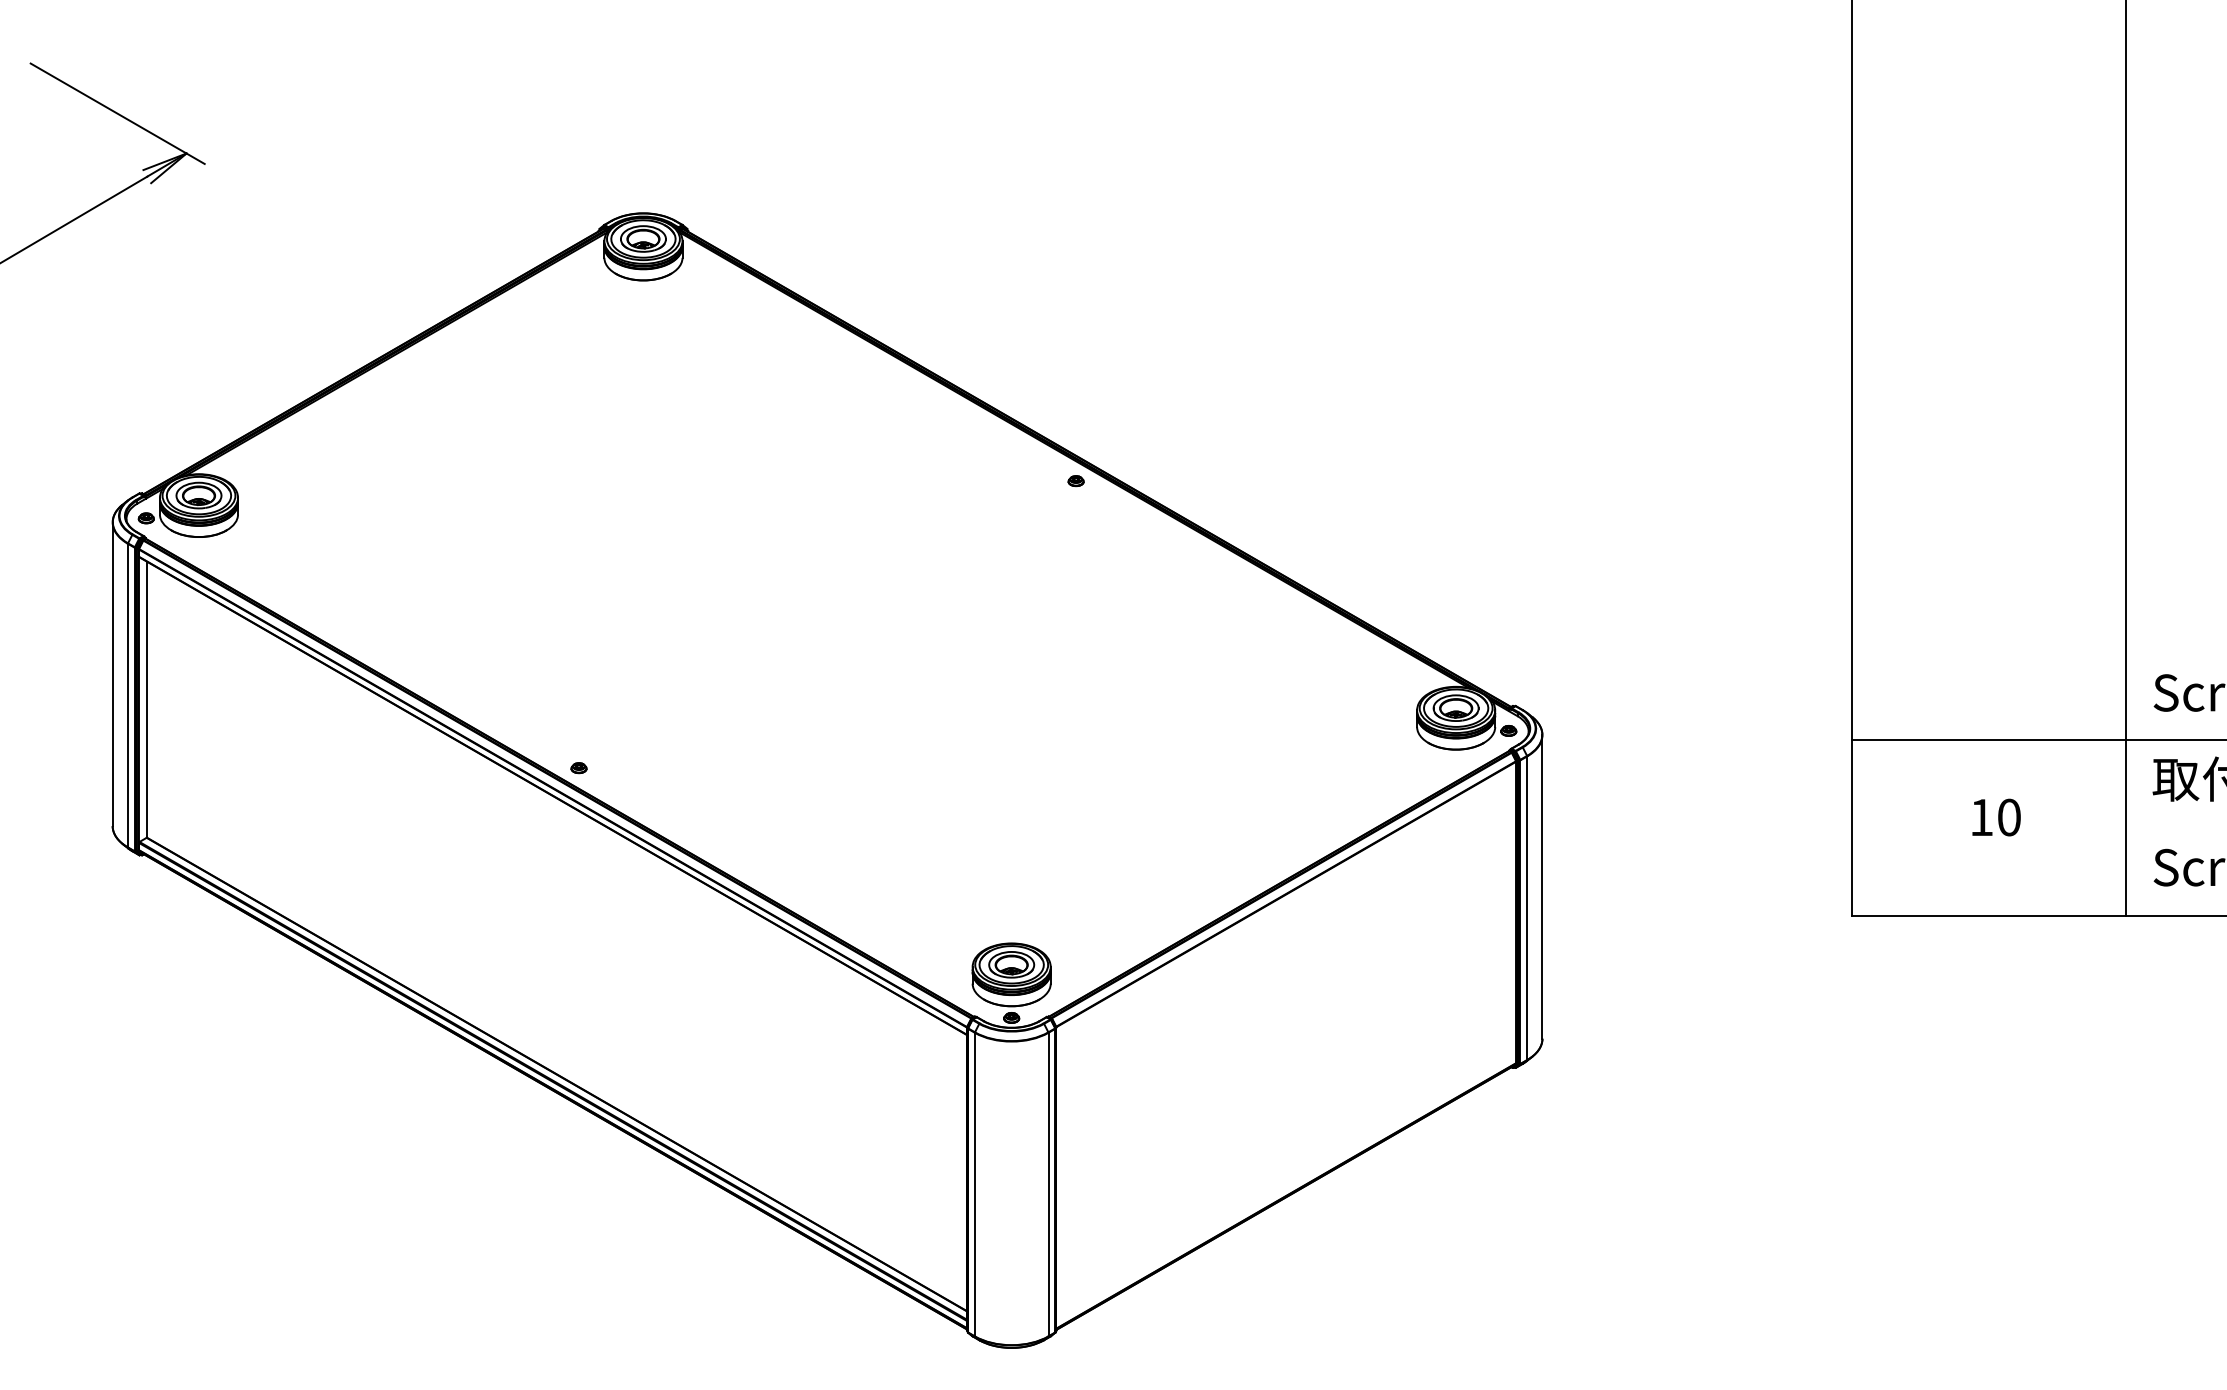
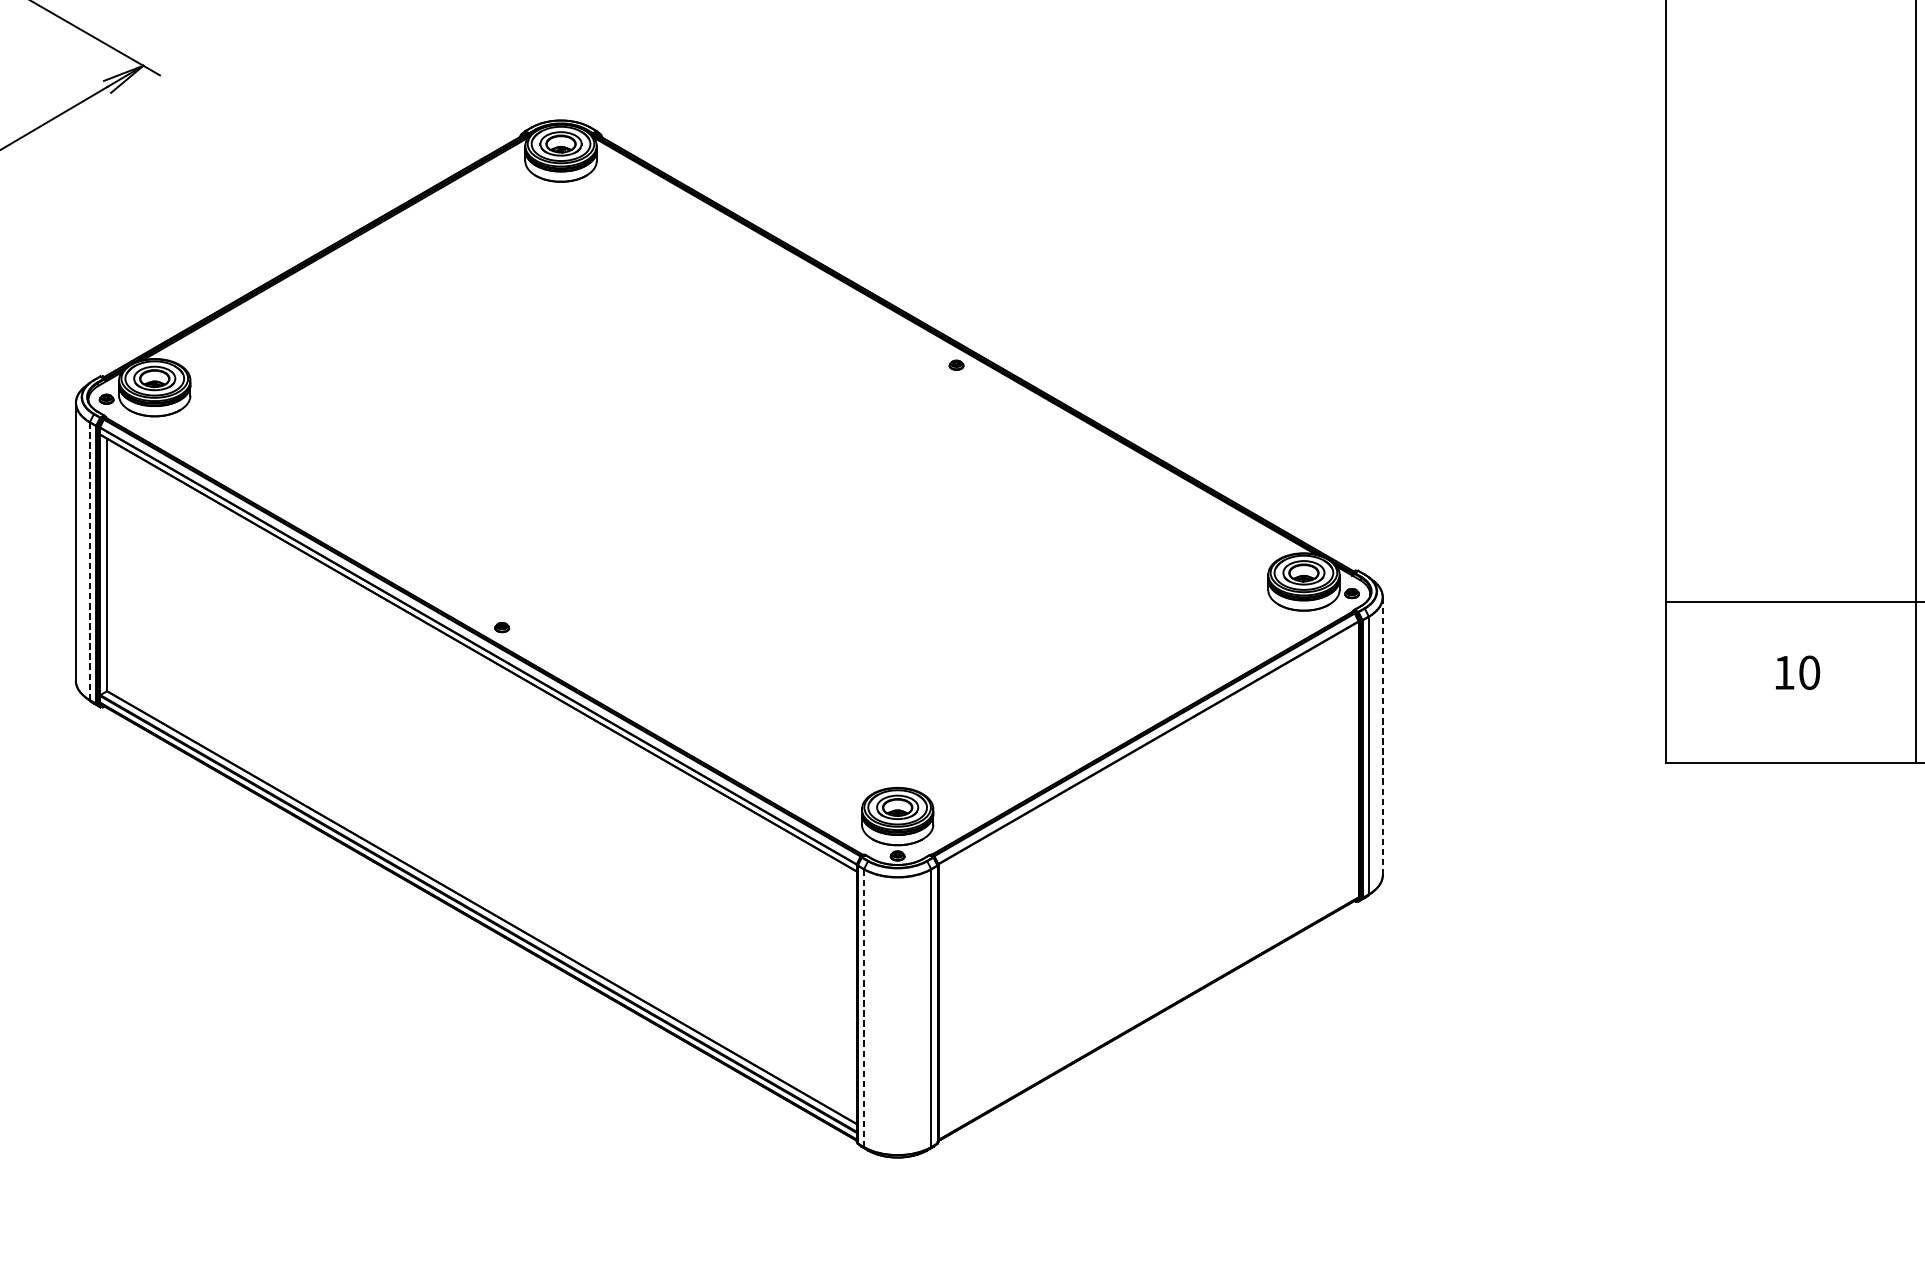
line: (127, 695) -> (89, 561), solid -> dashed
line: (1542, 886) -> (1382, 735), solid -> dashed
line: (974, 1184) -> (863, 1008), solid -> dashed

